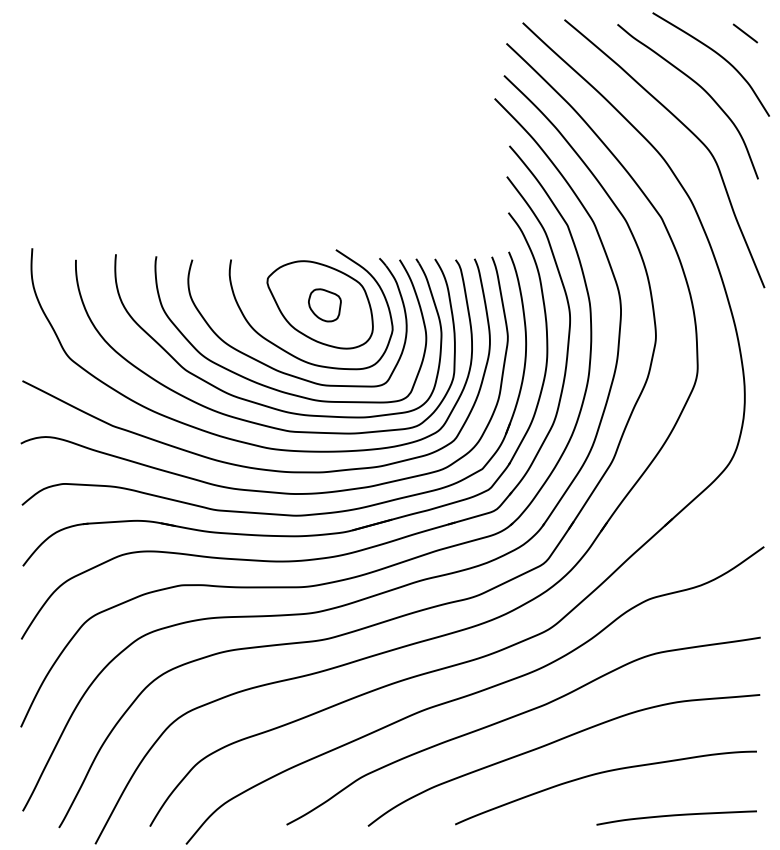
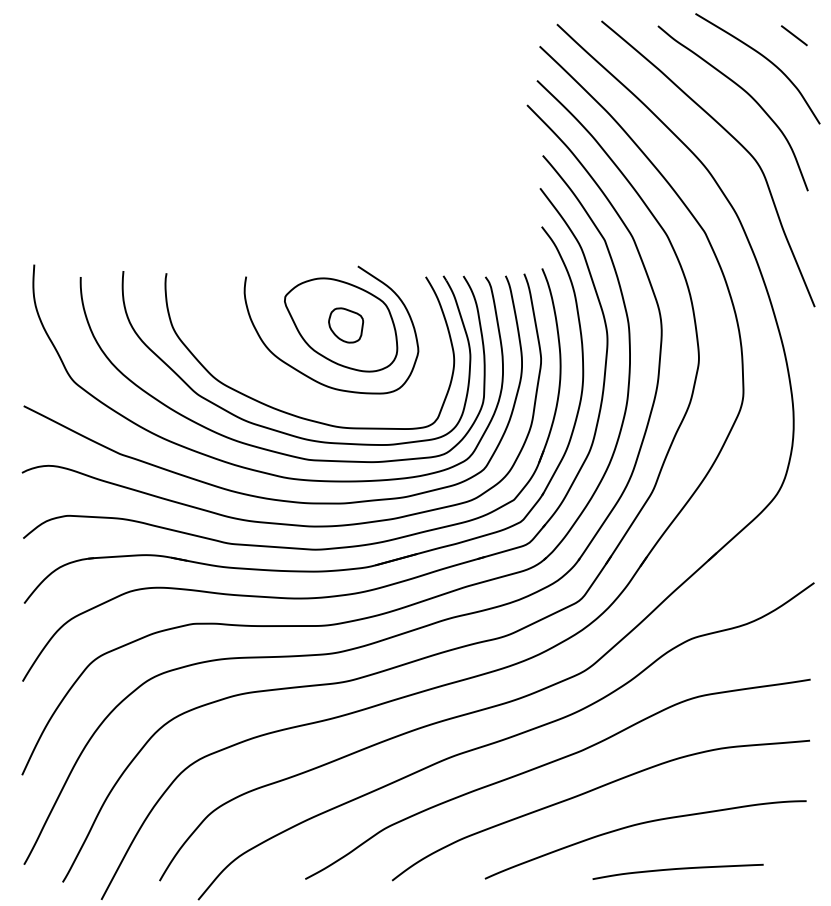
part: (274, 368) -> (292, 392), removed
curve: (676, 815) -> (677, 869), moved

